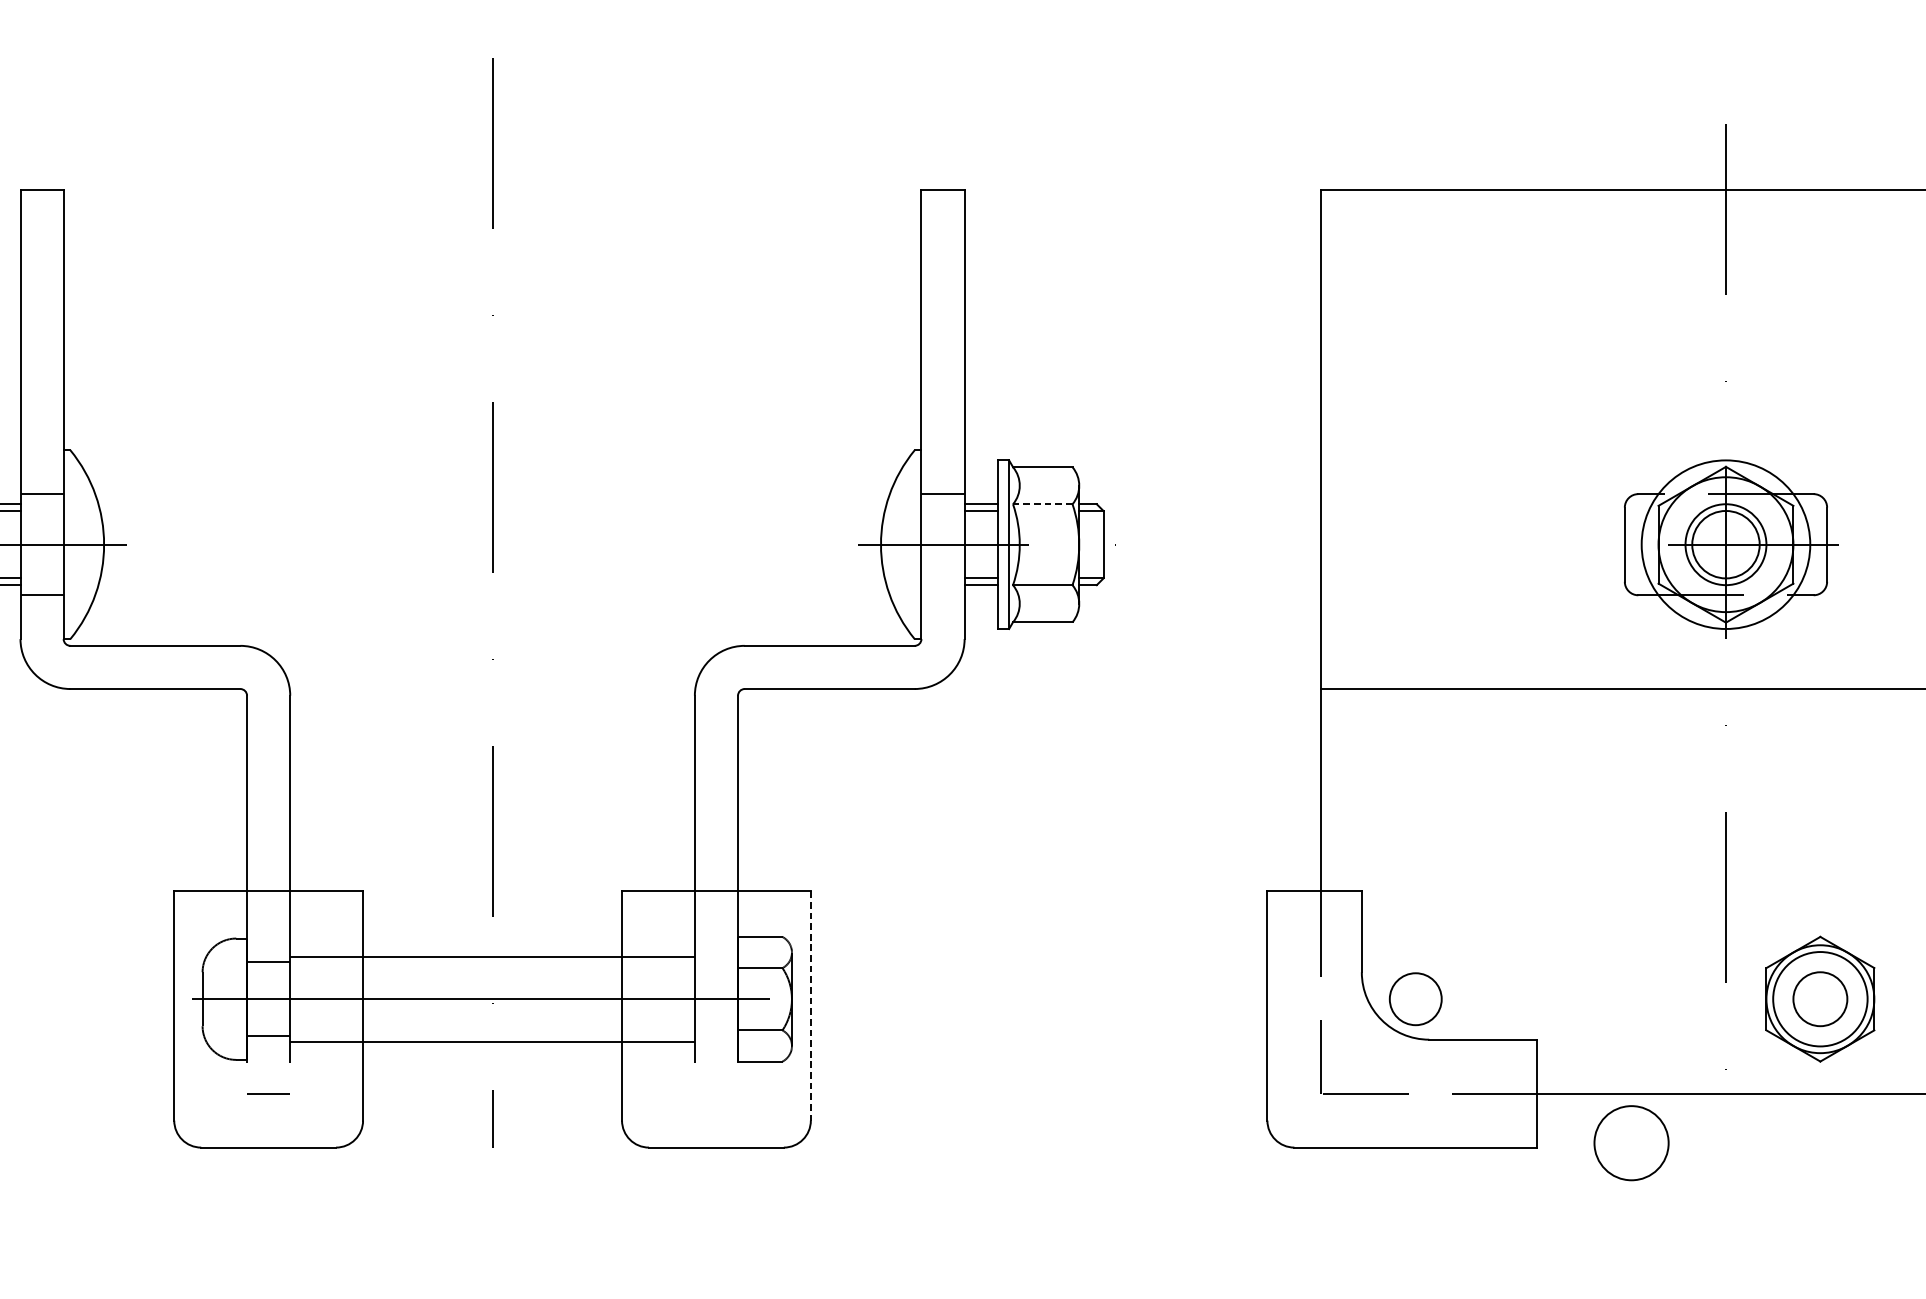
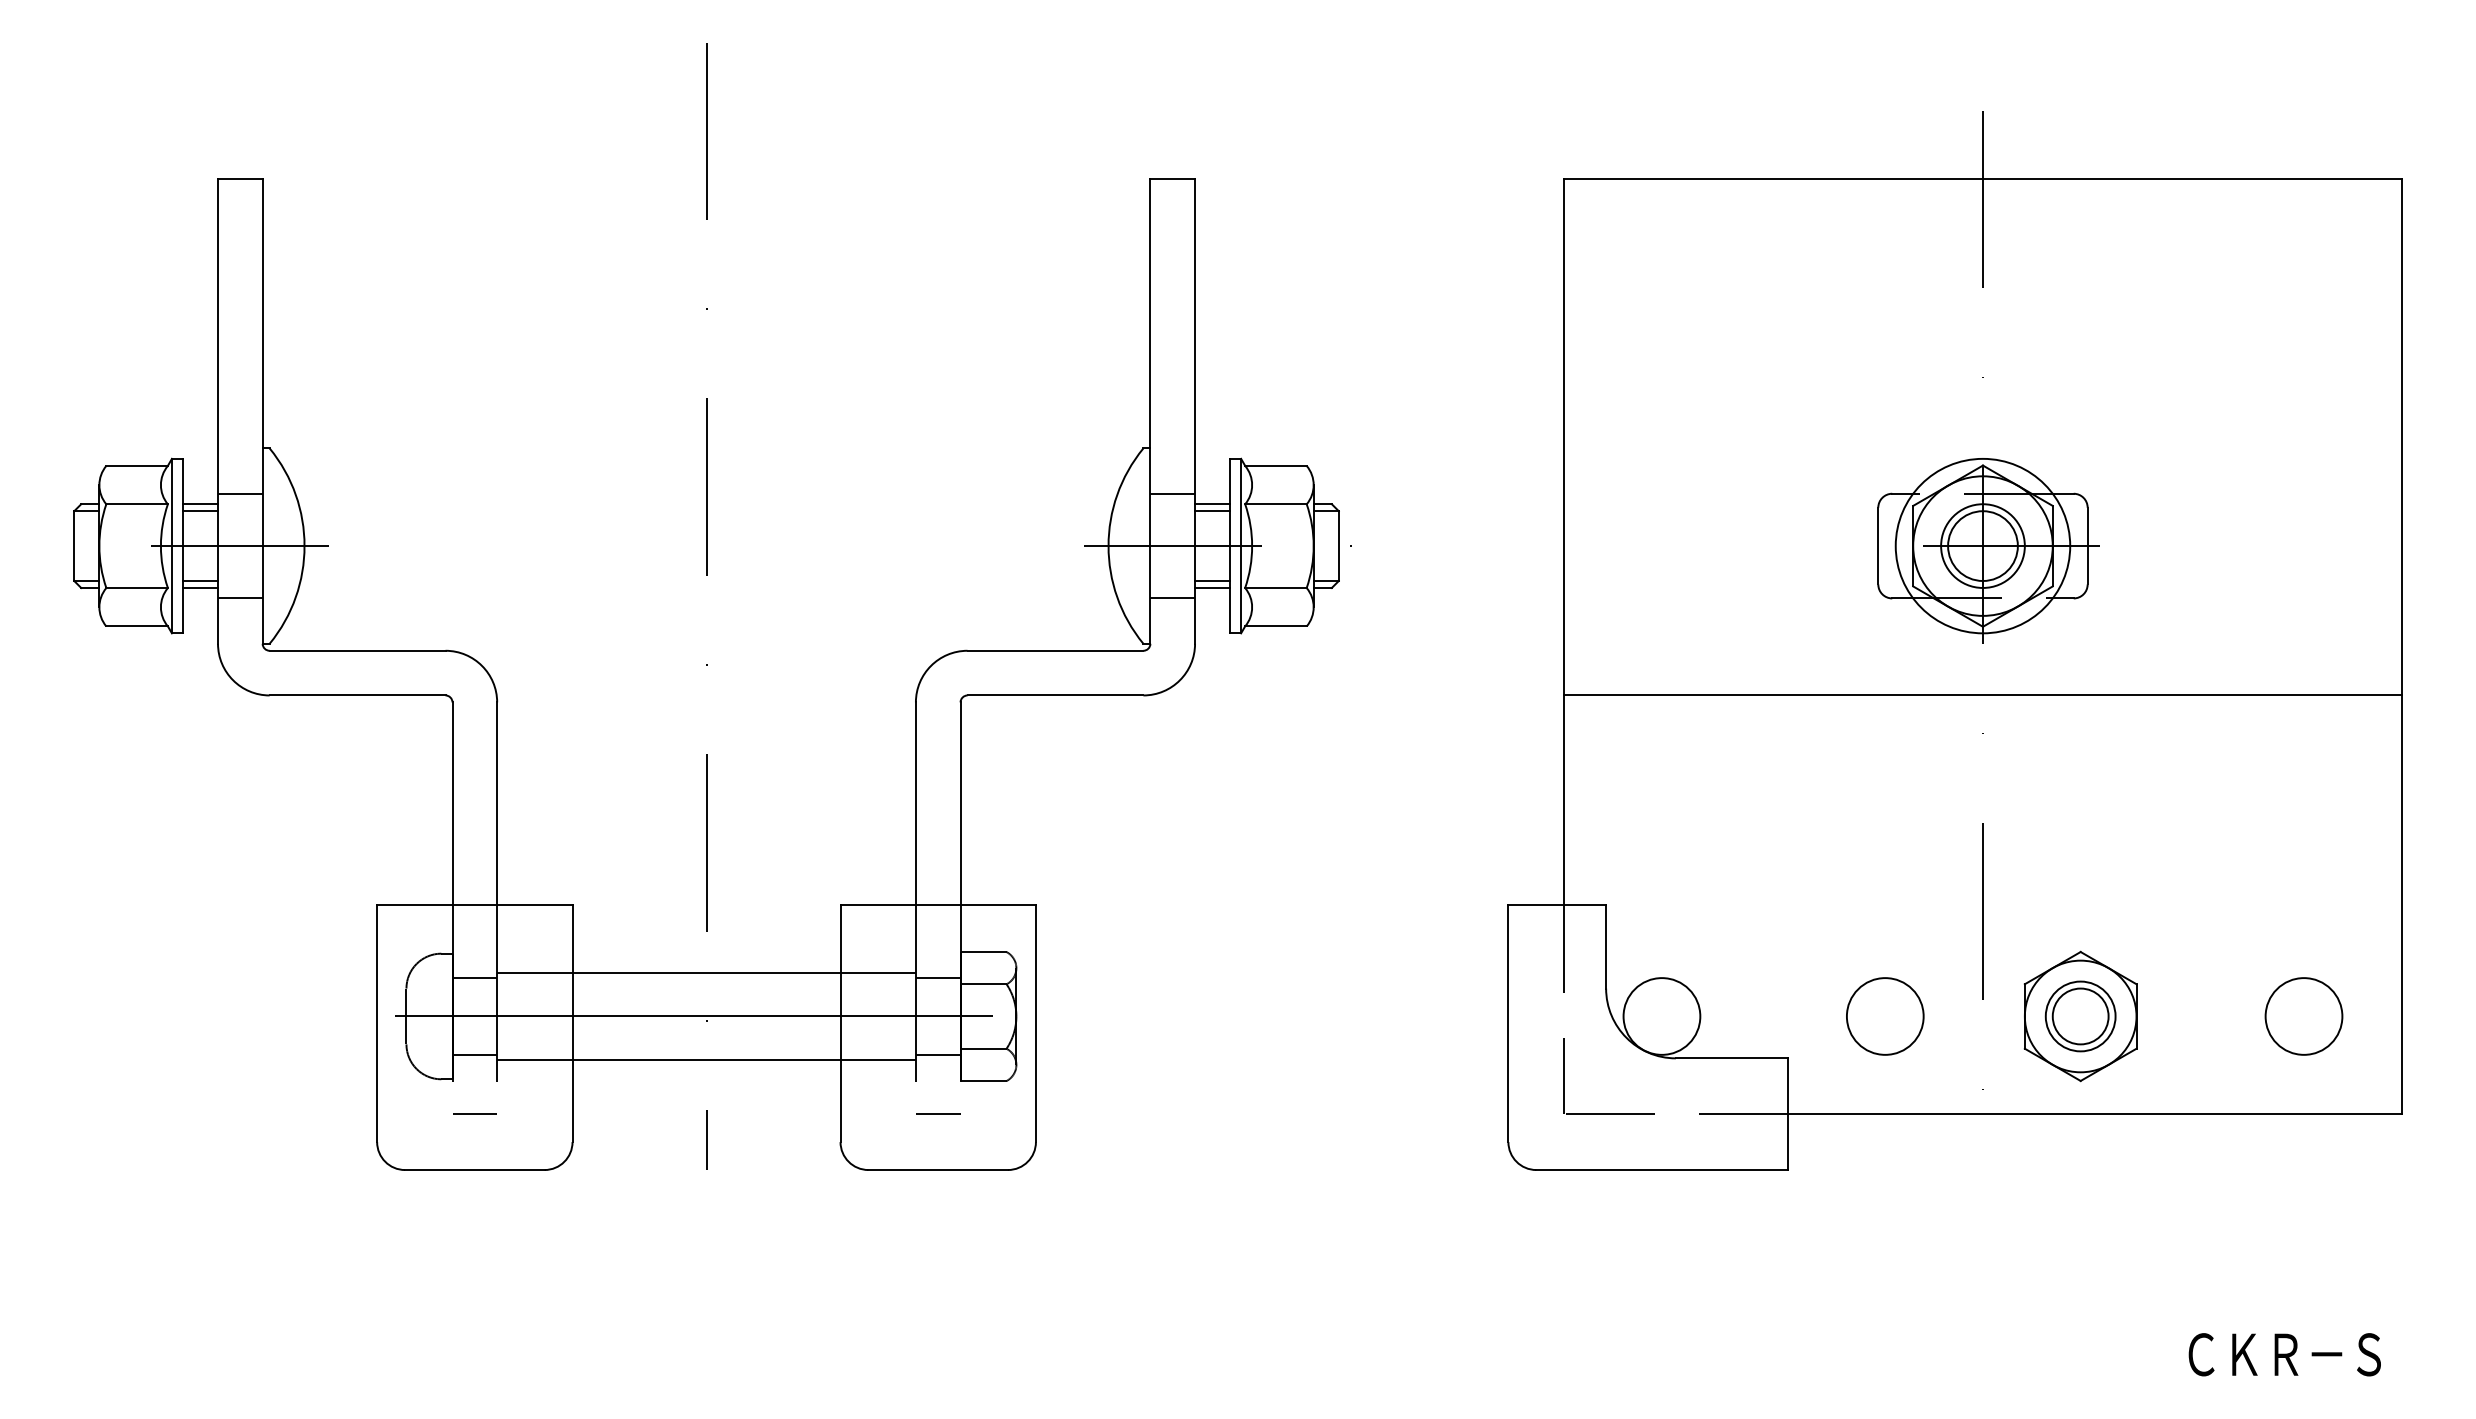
line: (1042, 504) -> (1275, 504), dashed -> solid
line: (942, 595) -> (1172, 598), added
line: (715, 962) -> (937, 978), added
circle: (1415, 999) -> (1661, 1016), size x1.43
circle: (1820, 999) -> (2080, 1016), size x0.71
line: (810, 1006) -> (1035, 1023), dashed -> solid
line: (715, 1035) -> (937, 1054), added
line: (716, 1092) -> (938, 1113), added
circle: (1631, 1143) -> (1885, 1016), moved

